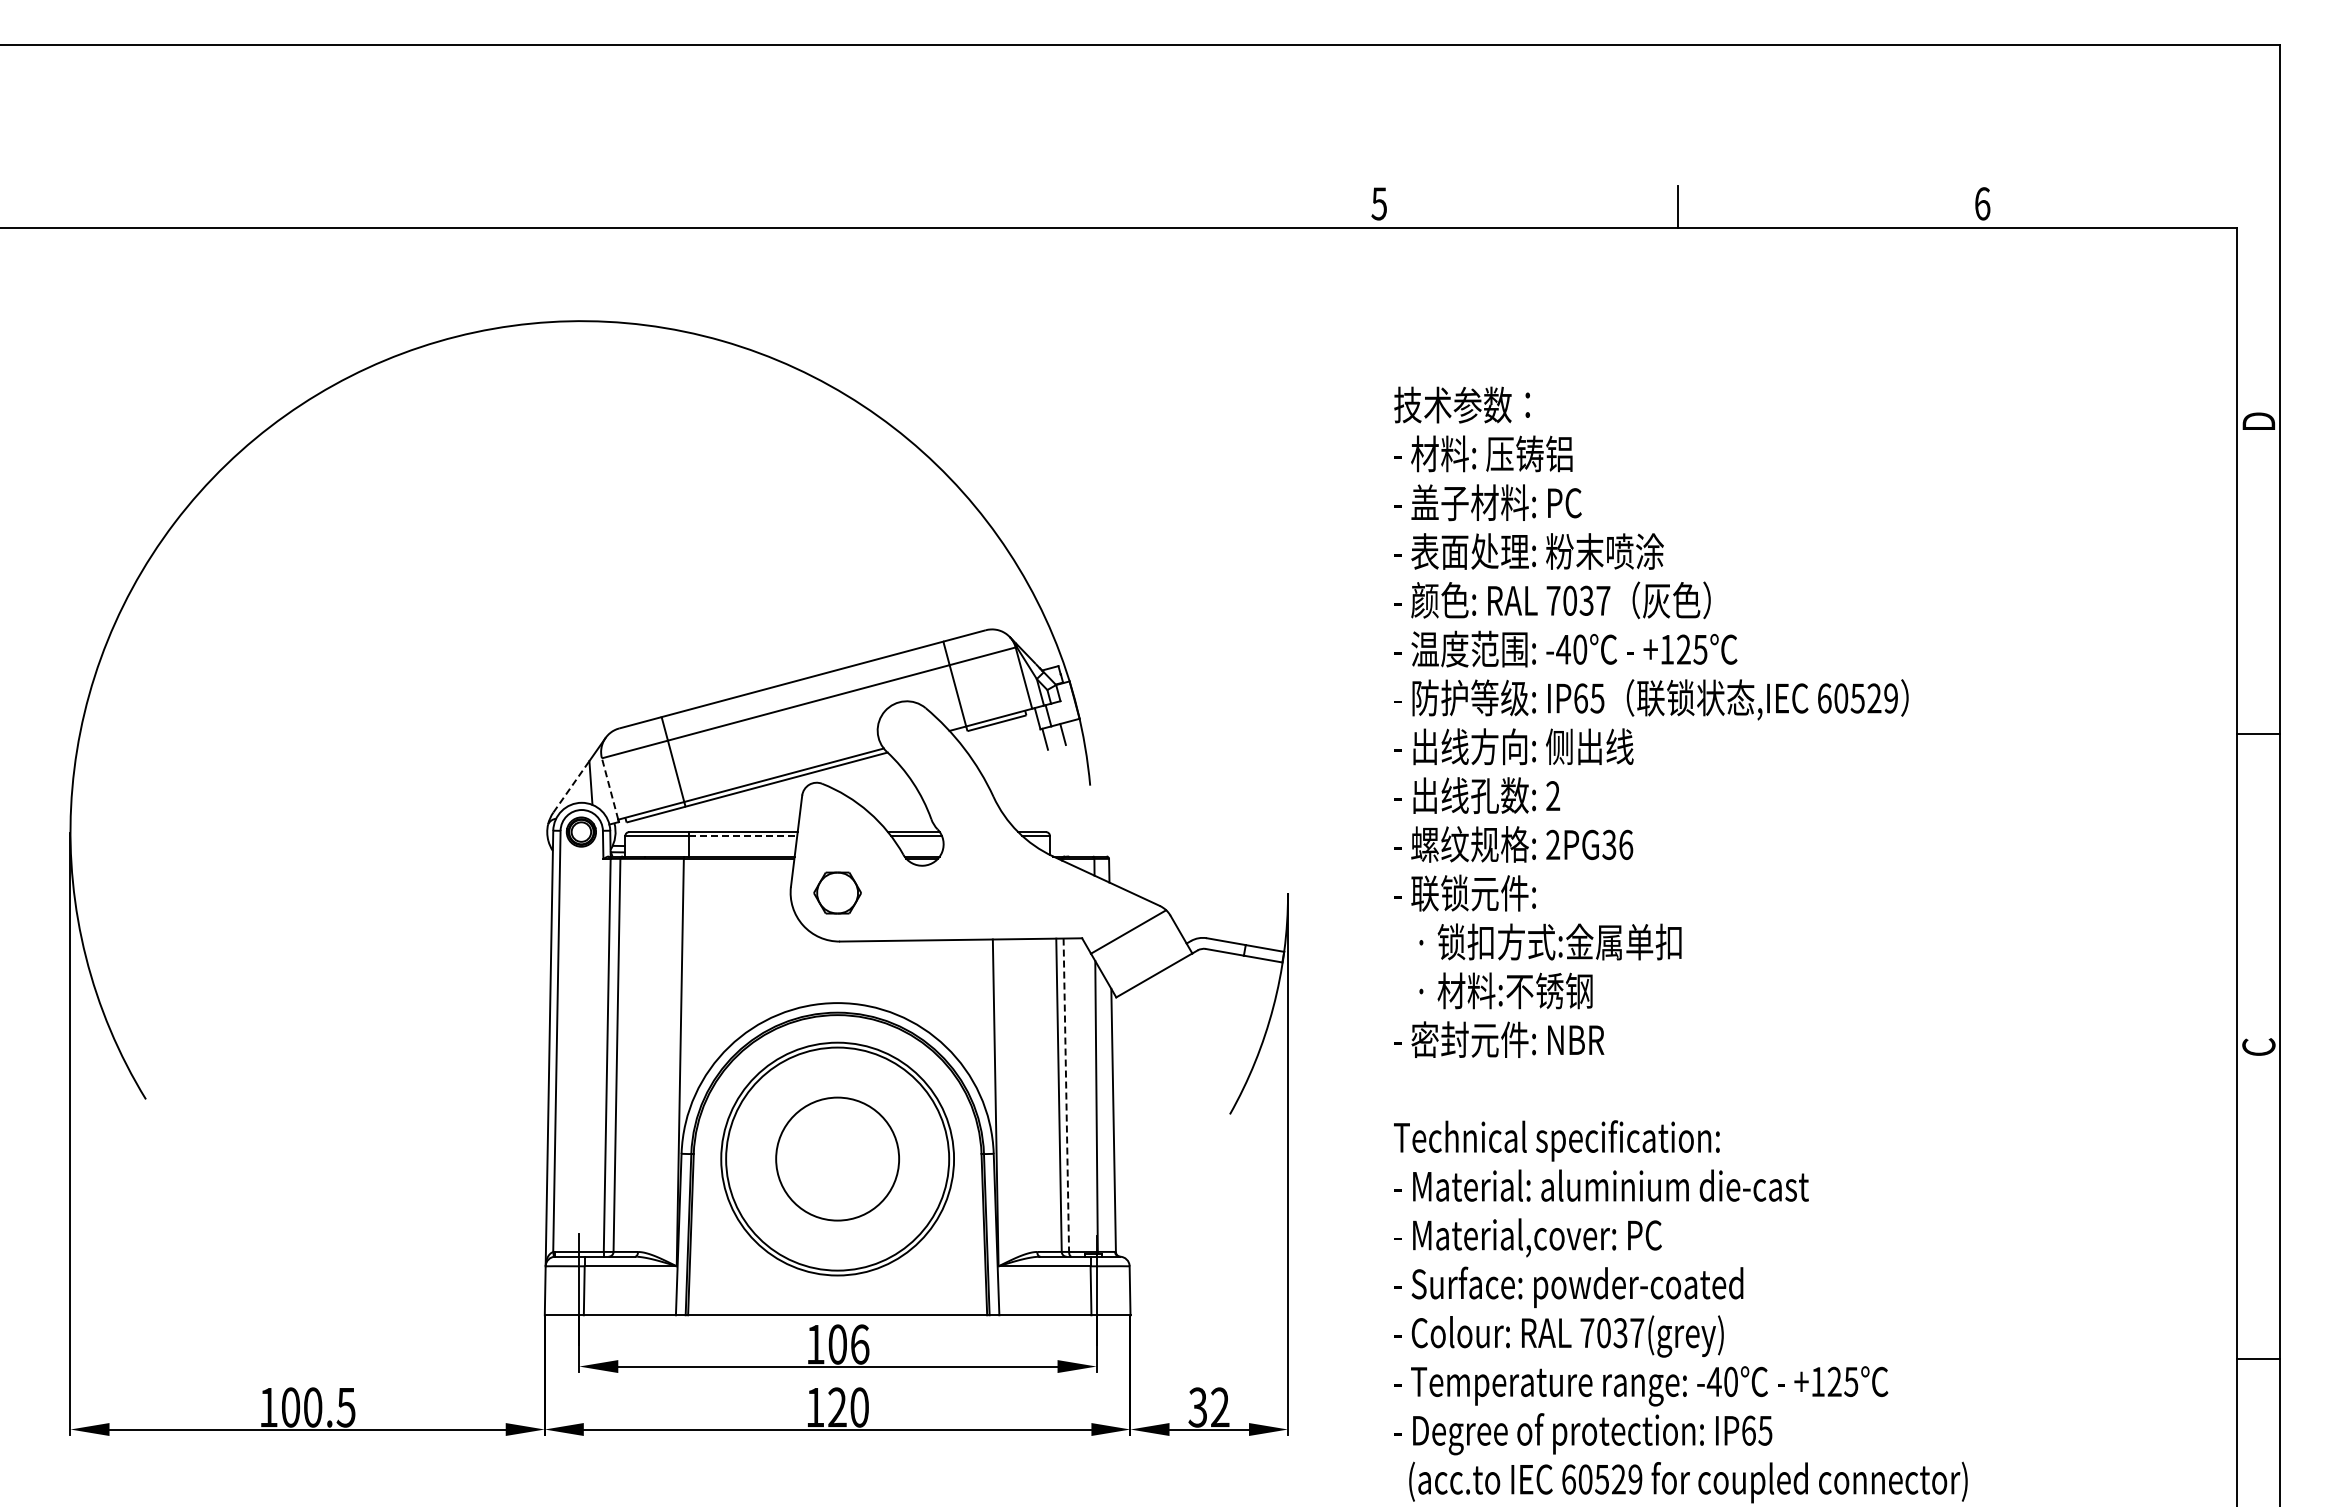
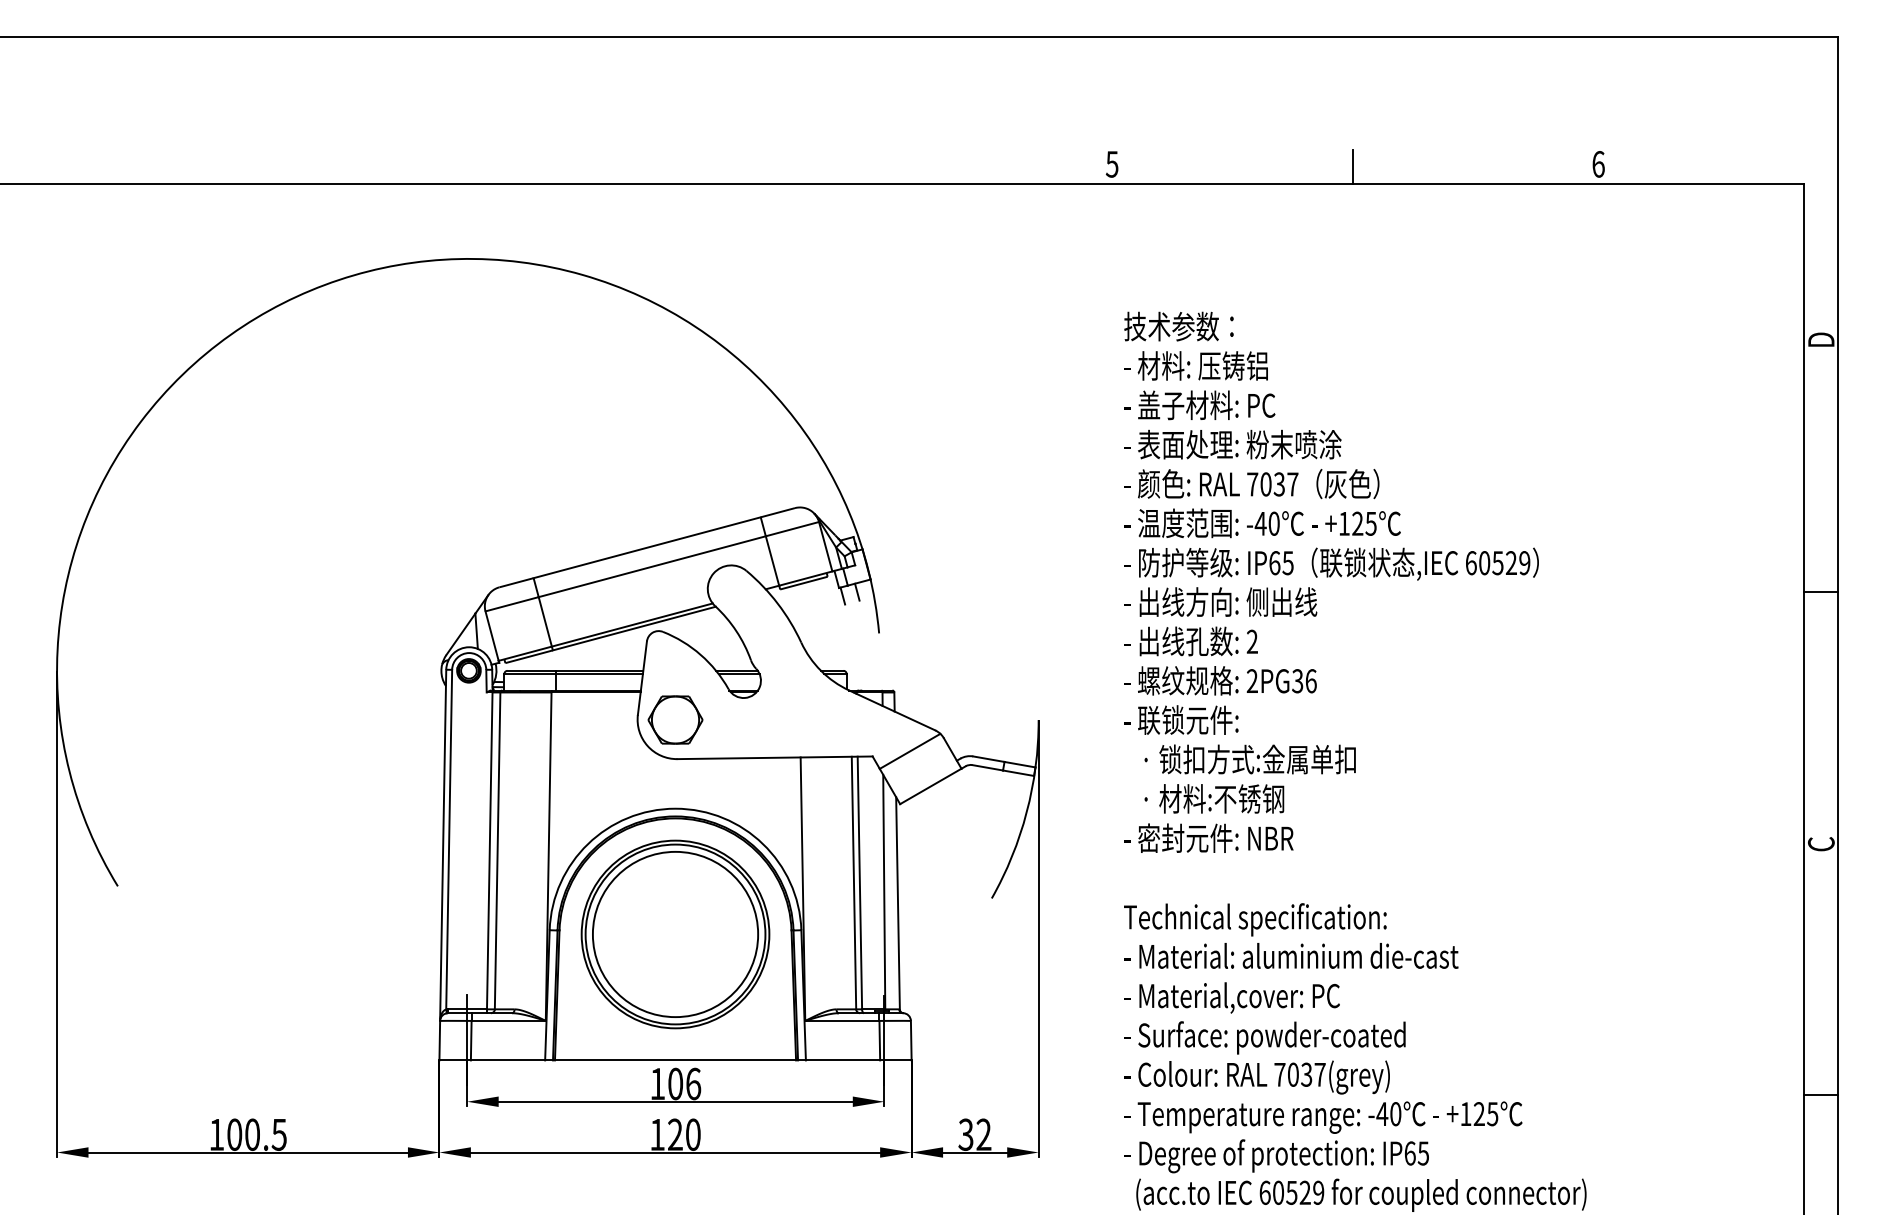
line: (571, 786) -> (460, 634), dashed -> solid
line: (610, 789) -> (492, 636), dashed -> solid
line: (743, 836) -> (599, 674), dashed -> solid
part: (837, 892) -> (675, 719), size x1.43
line: (1066, 1095) -> (860, 883), dashed -> solid
circle: (837, 1158) -> (675, 934), size x1.67

